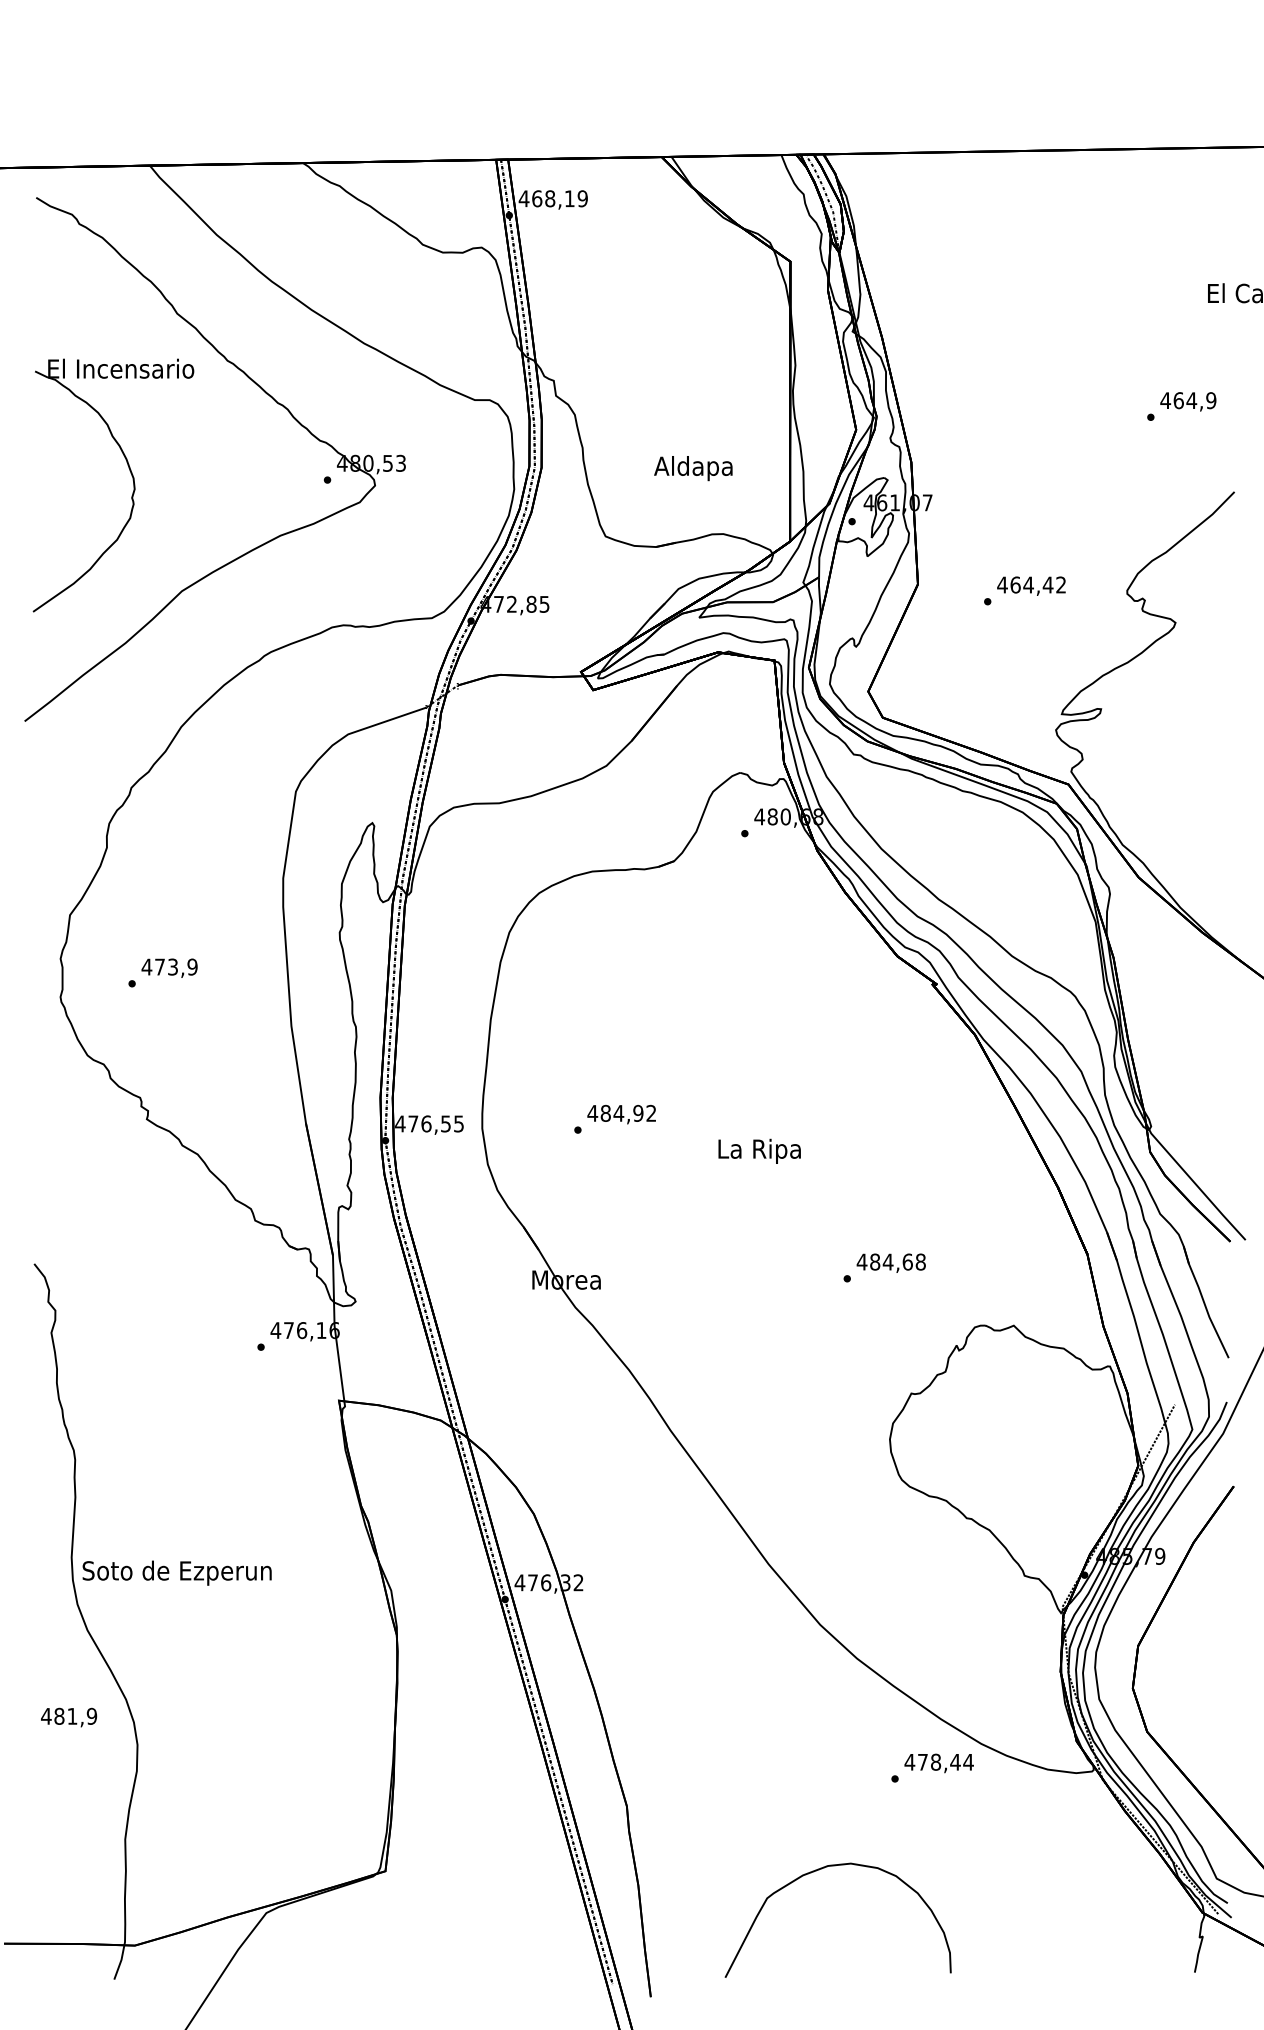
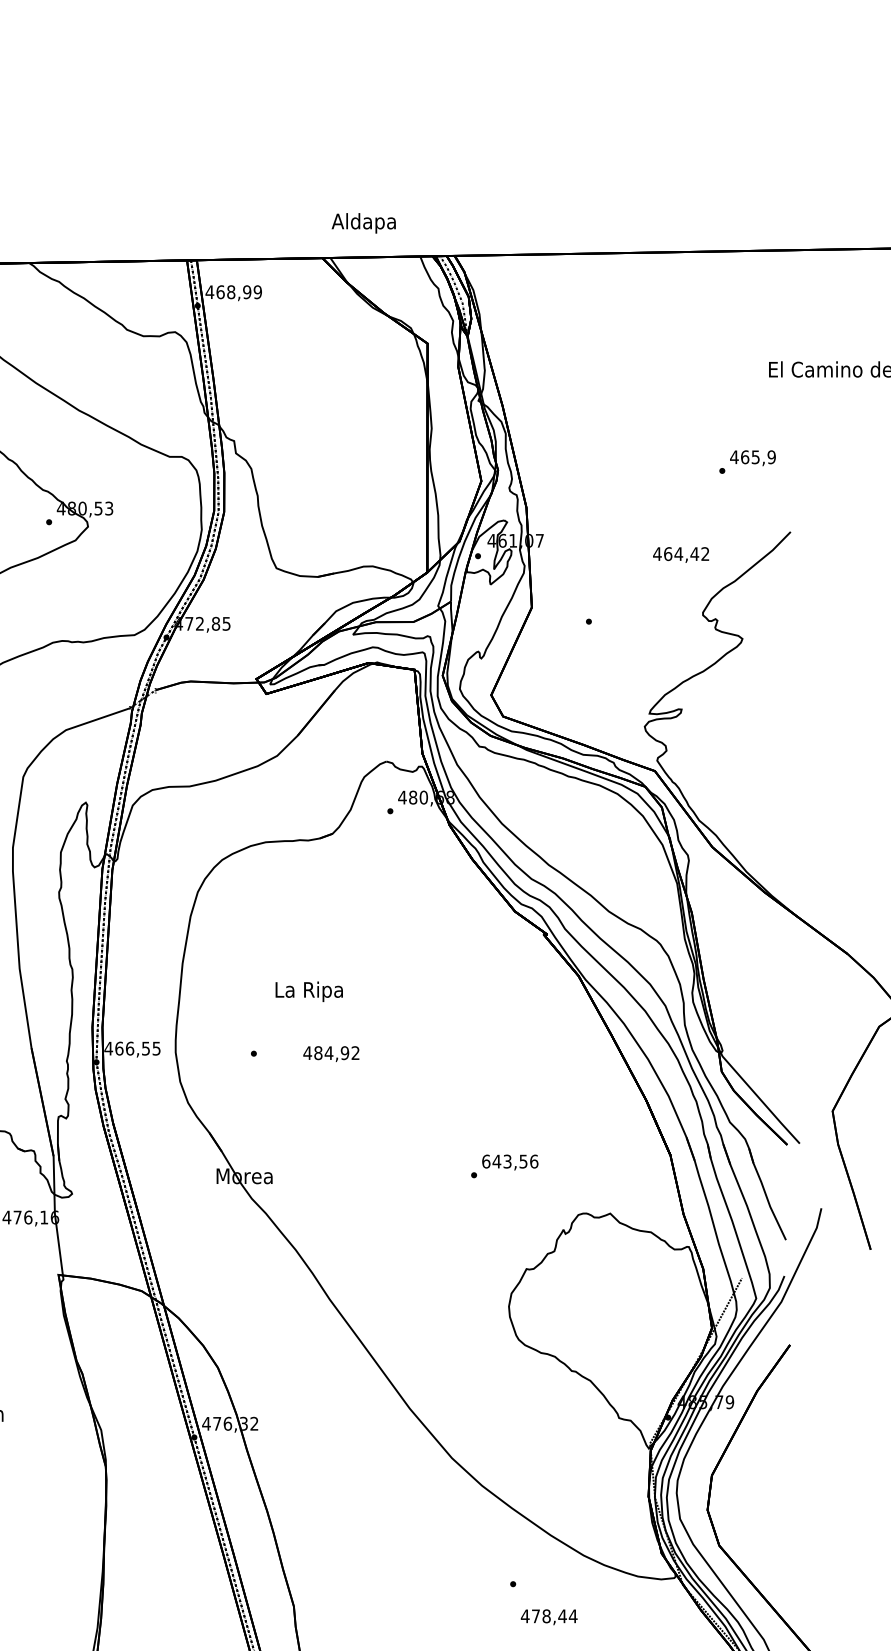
text: (569, 198) -> (246, 292), 468,19 -> 468,99
text: (1191, 400) -> (755, 457), 464,9 -> 465,9
text: (693, 468) -> (363, 223), moved
text: (1031, 585) -> (681, 554), moved
text: (621, 1114) -> (331, 1054), moved
text: (413, 1123) -> (119, 1048), 476,55 -> 466,55
text: (759, 1150) -> (309, 991), moved
text: (890, 1261) -> (509, 1161), 484,68 -> 643,56
text: (938, 1763) -> (548, 1617), moved

